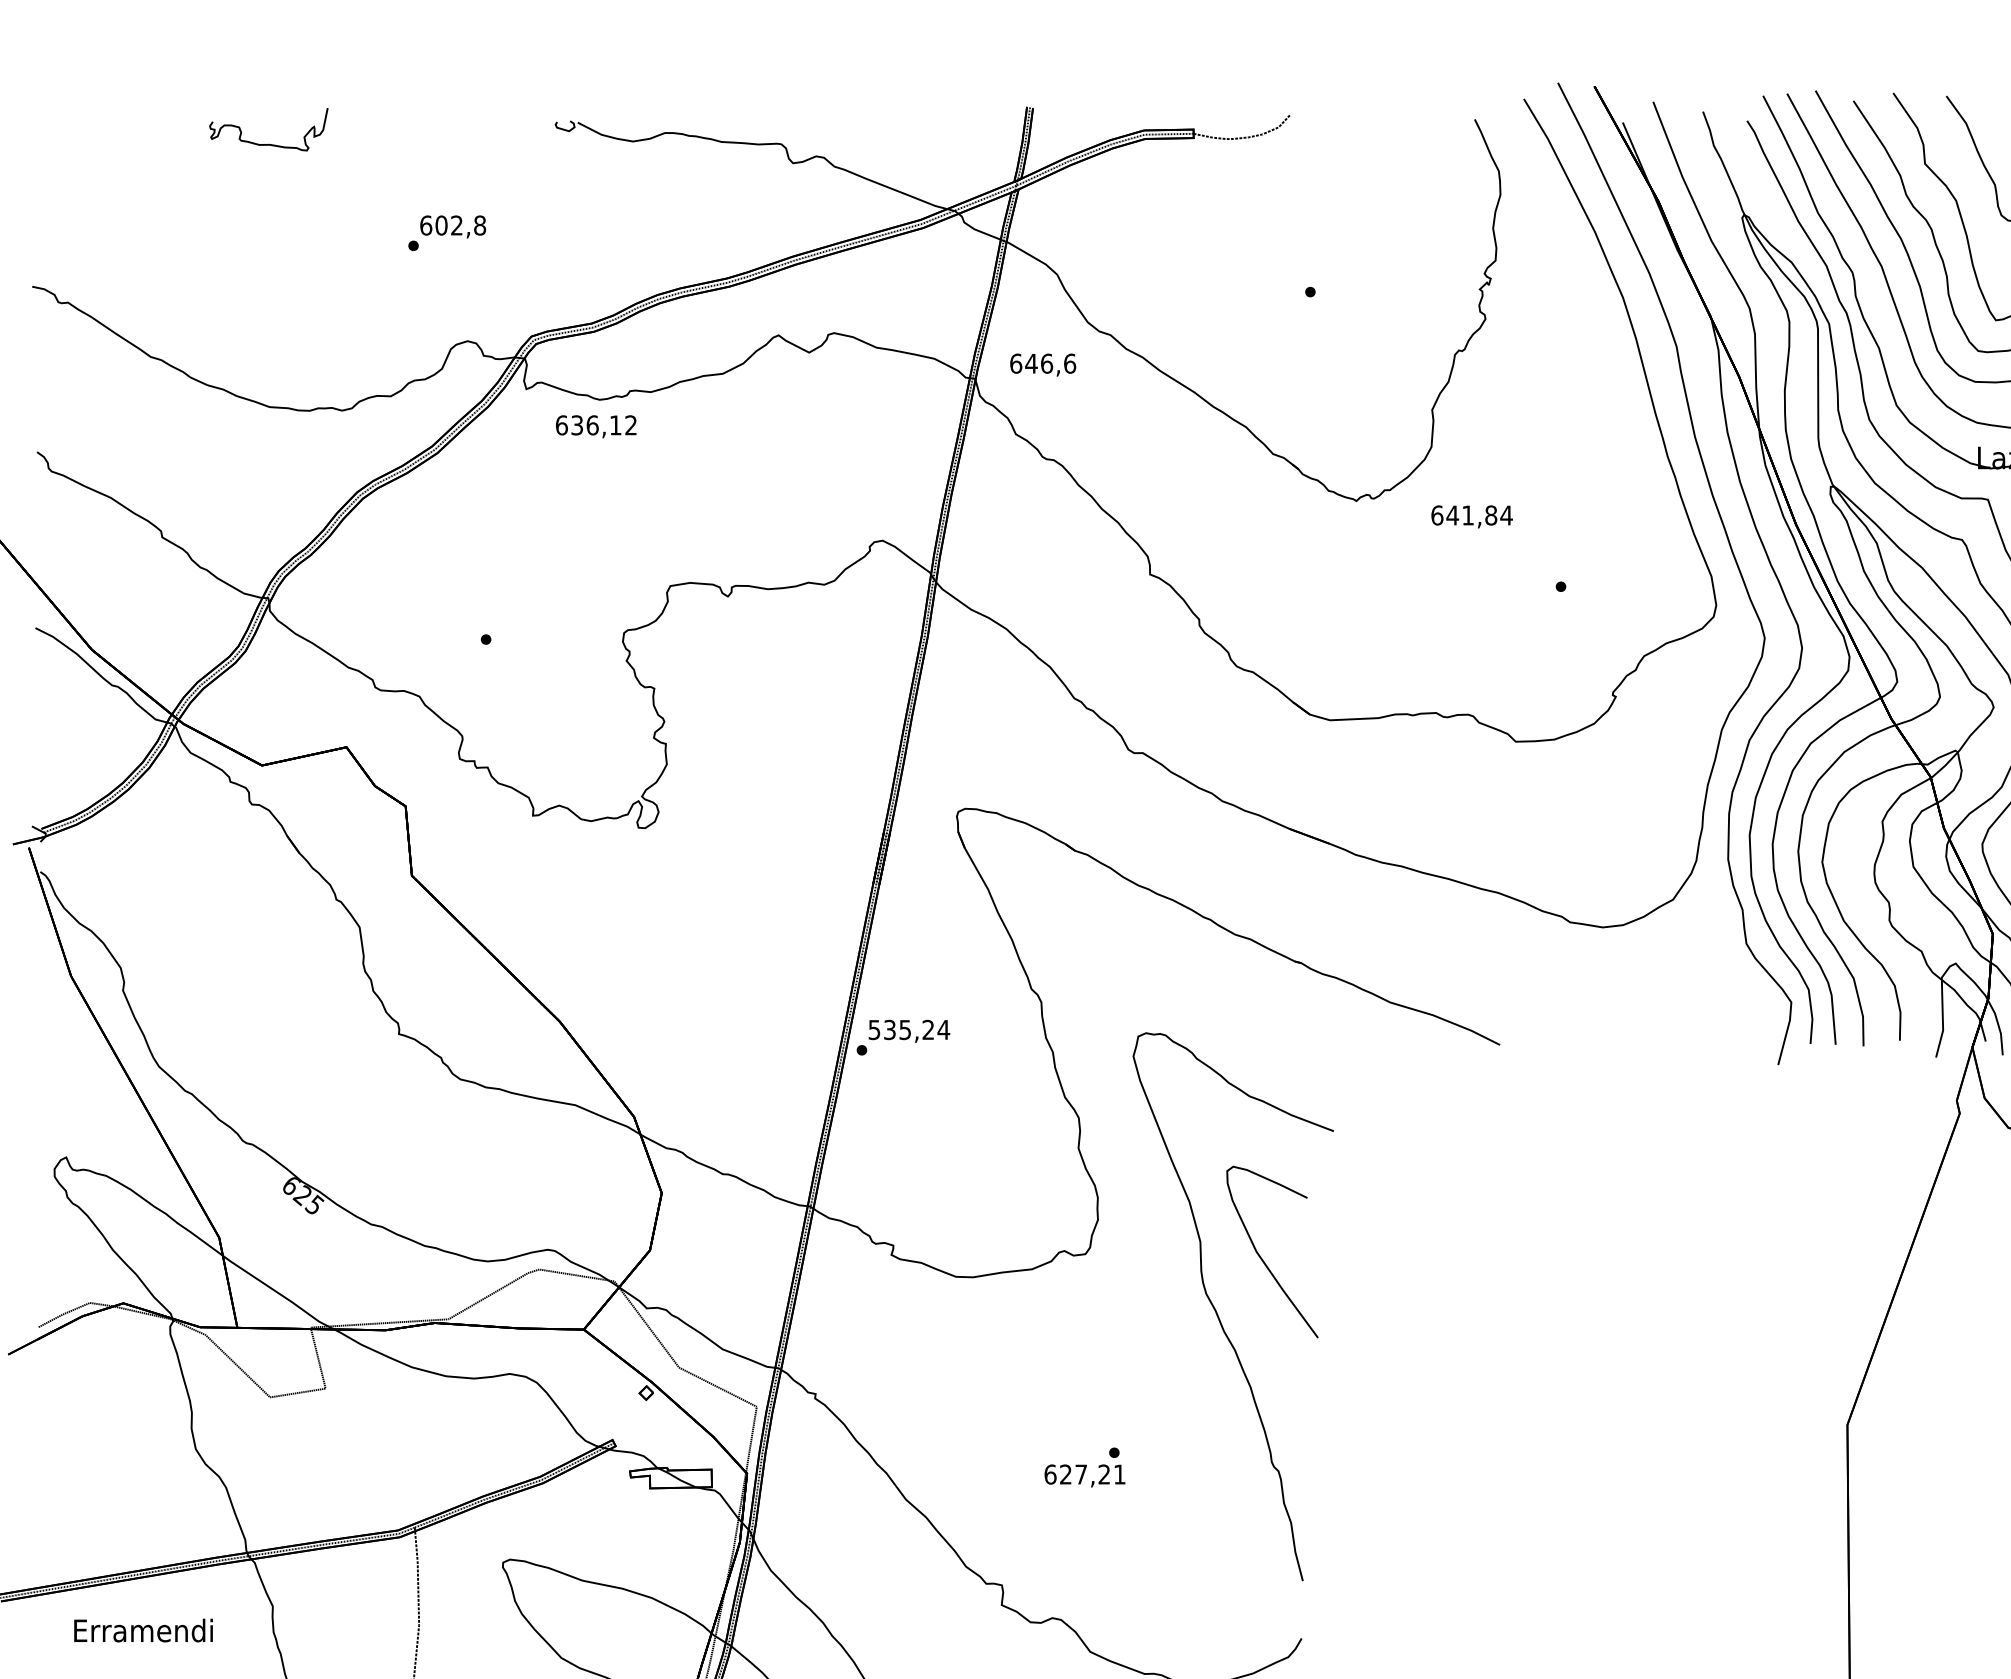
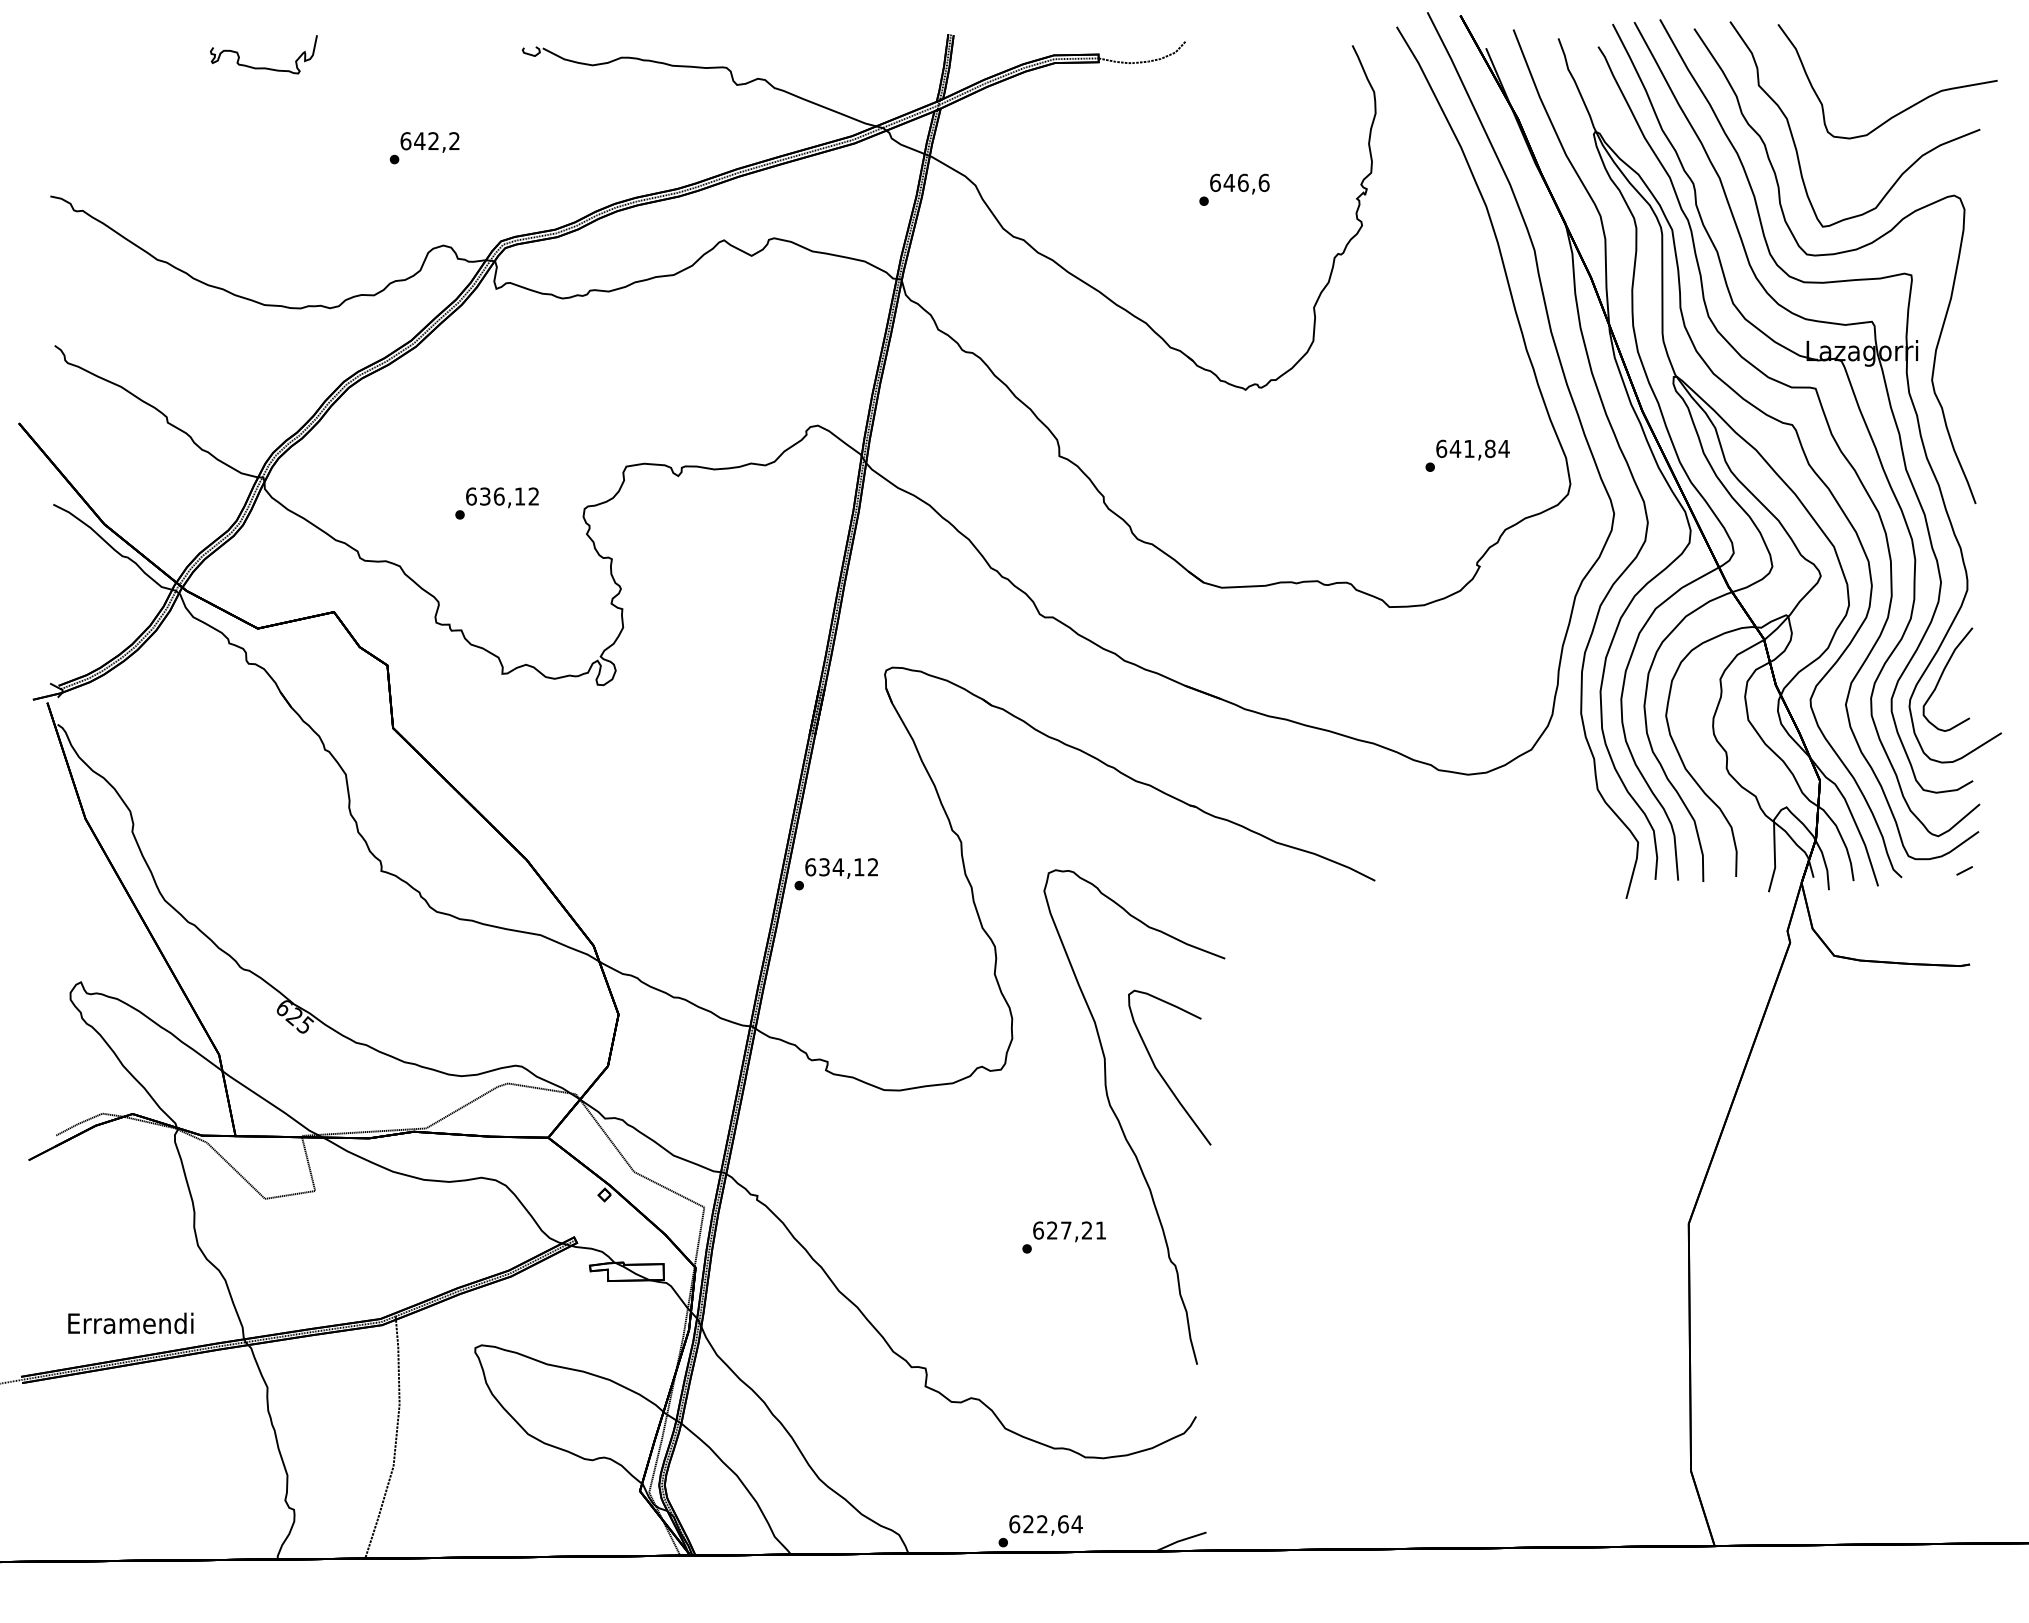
text: (460, 225) -> (436, 141), 602,8 -> 642,2
text: (1042, 364) -> (1239, 183), moved
text: (596, 426) -> (502, 497), moved
text: (1471, 516) -> (1472, 449), moved
text: (908, 1030) -> (841, 867), 535,24 -> 634,12
text: (1084, 1475) -> (1069, 1231), moved
text: (143, 1630) -> (130, 1323), moved

